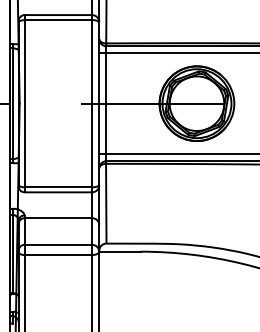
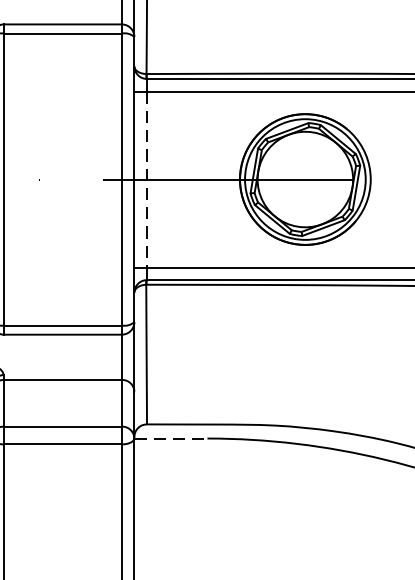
line: (106, 104) -> (147, 180), solid -> dashed
line: (120, 251) -> (171, 438), solid -> dashed

